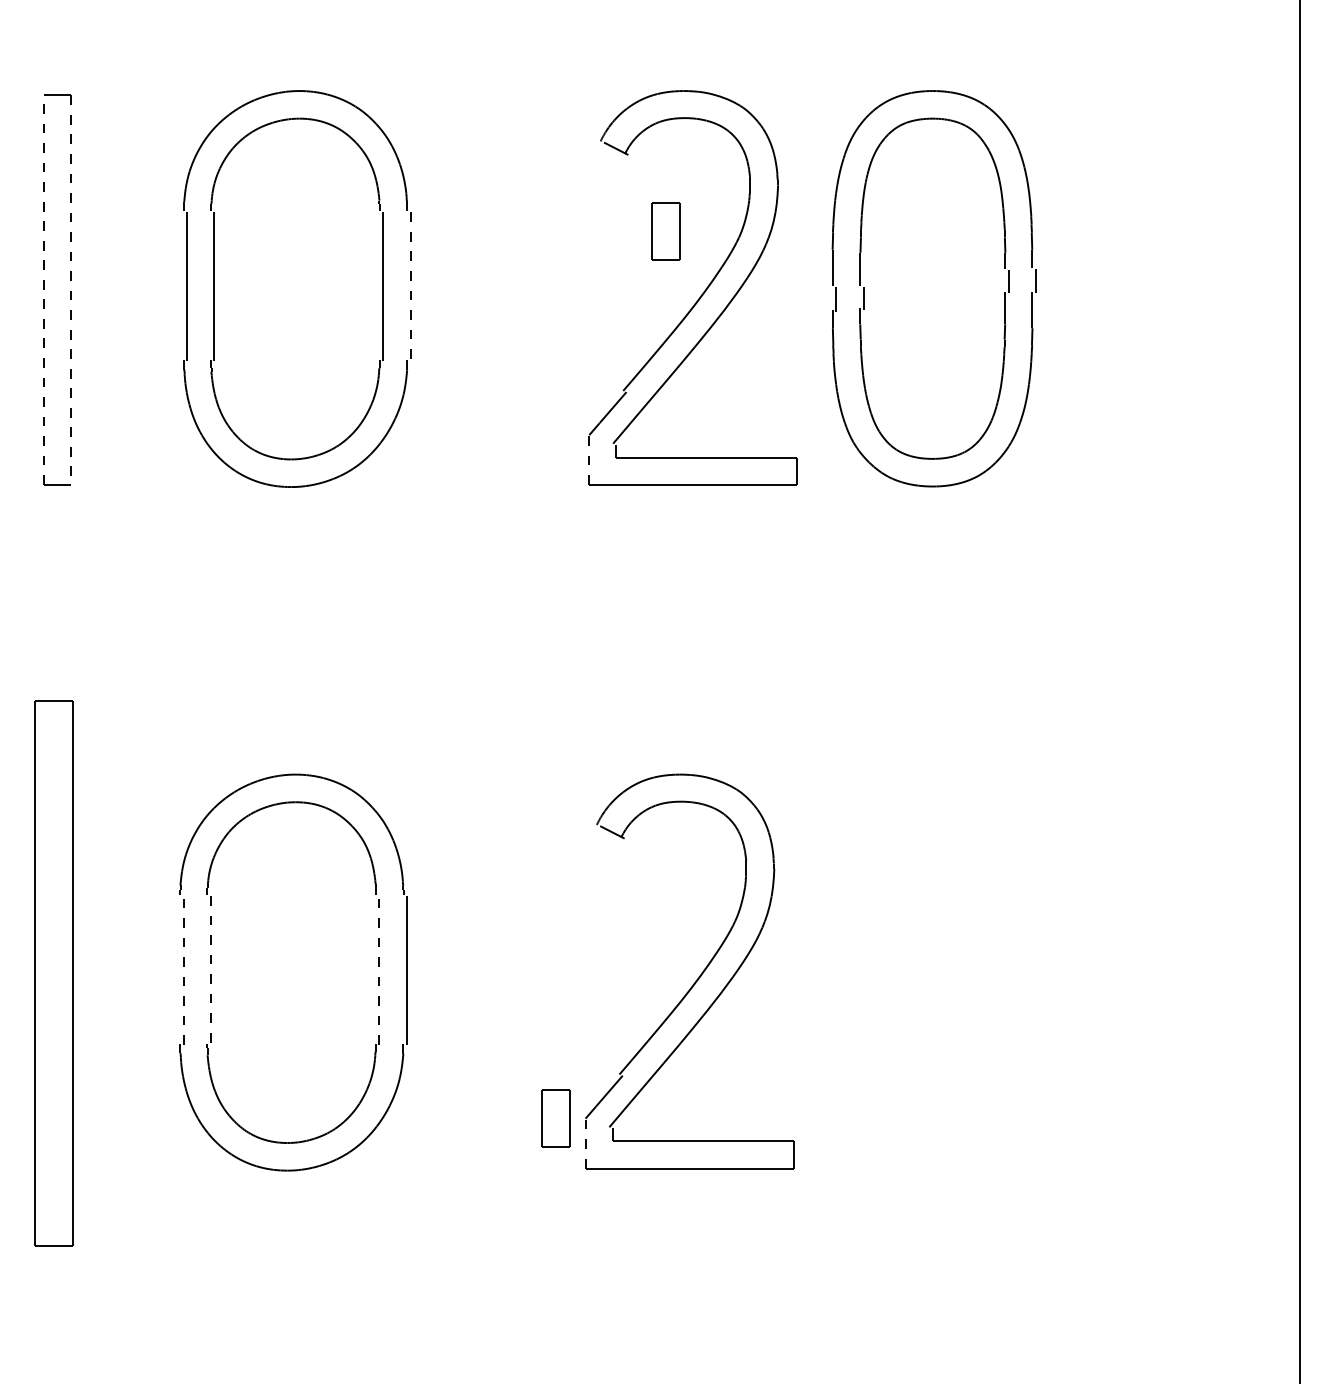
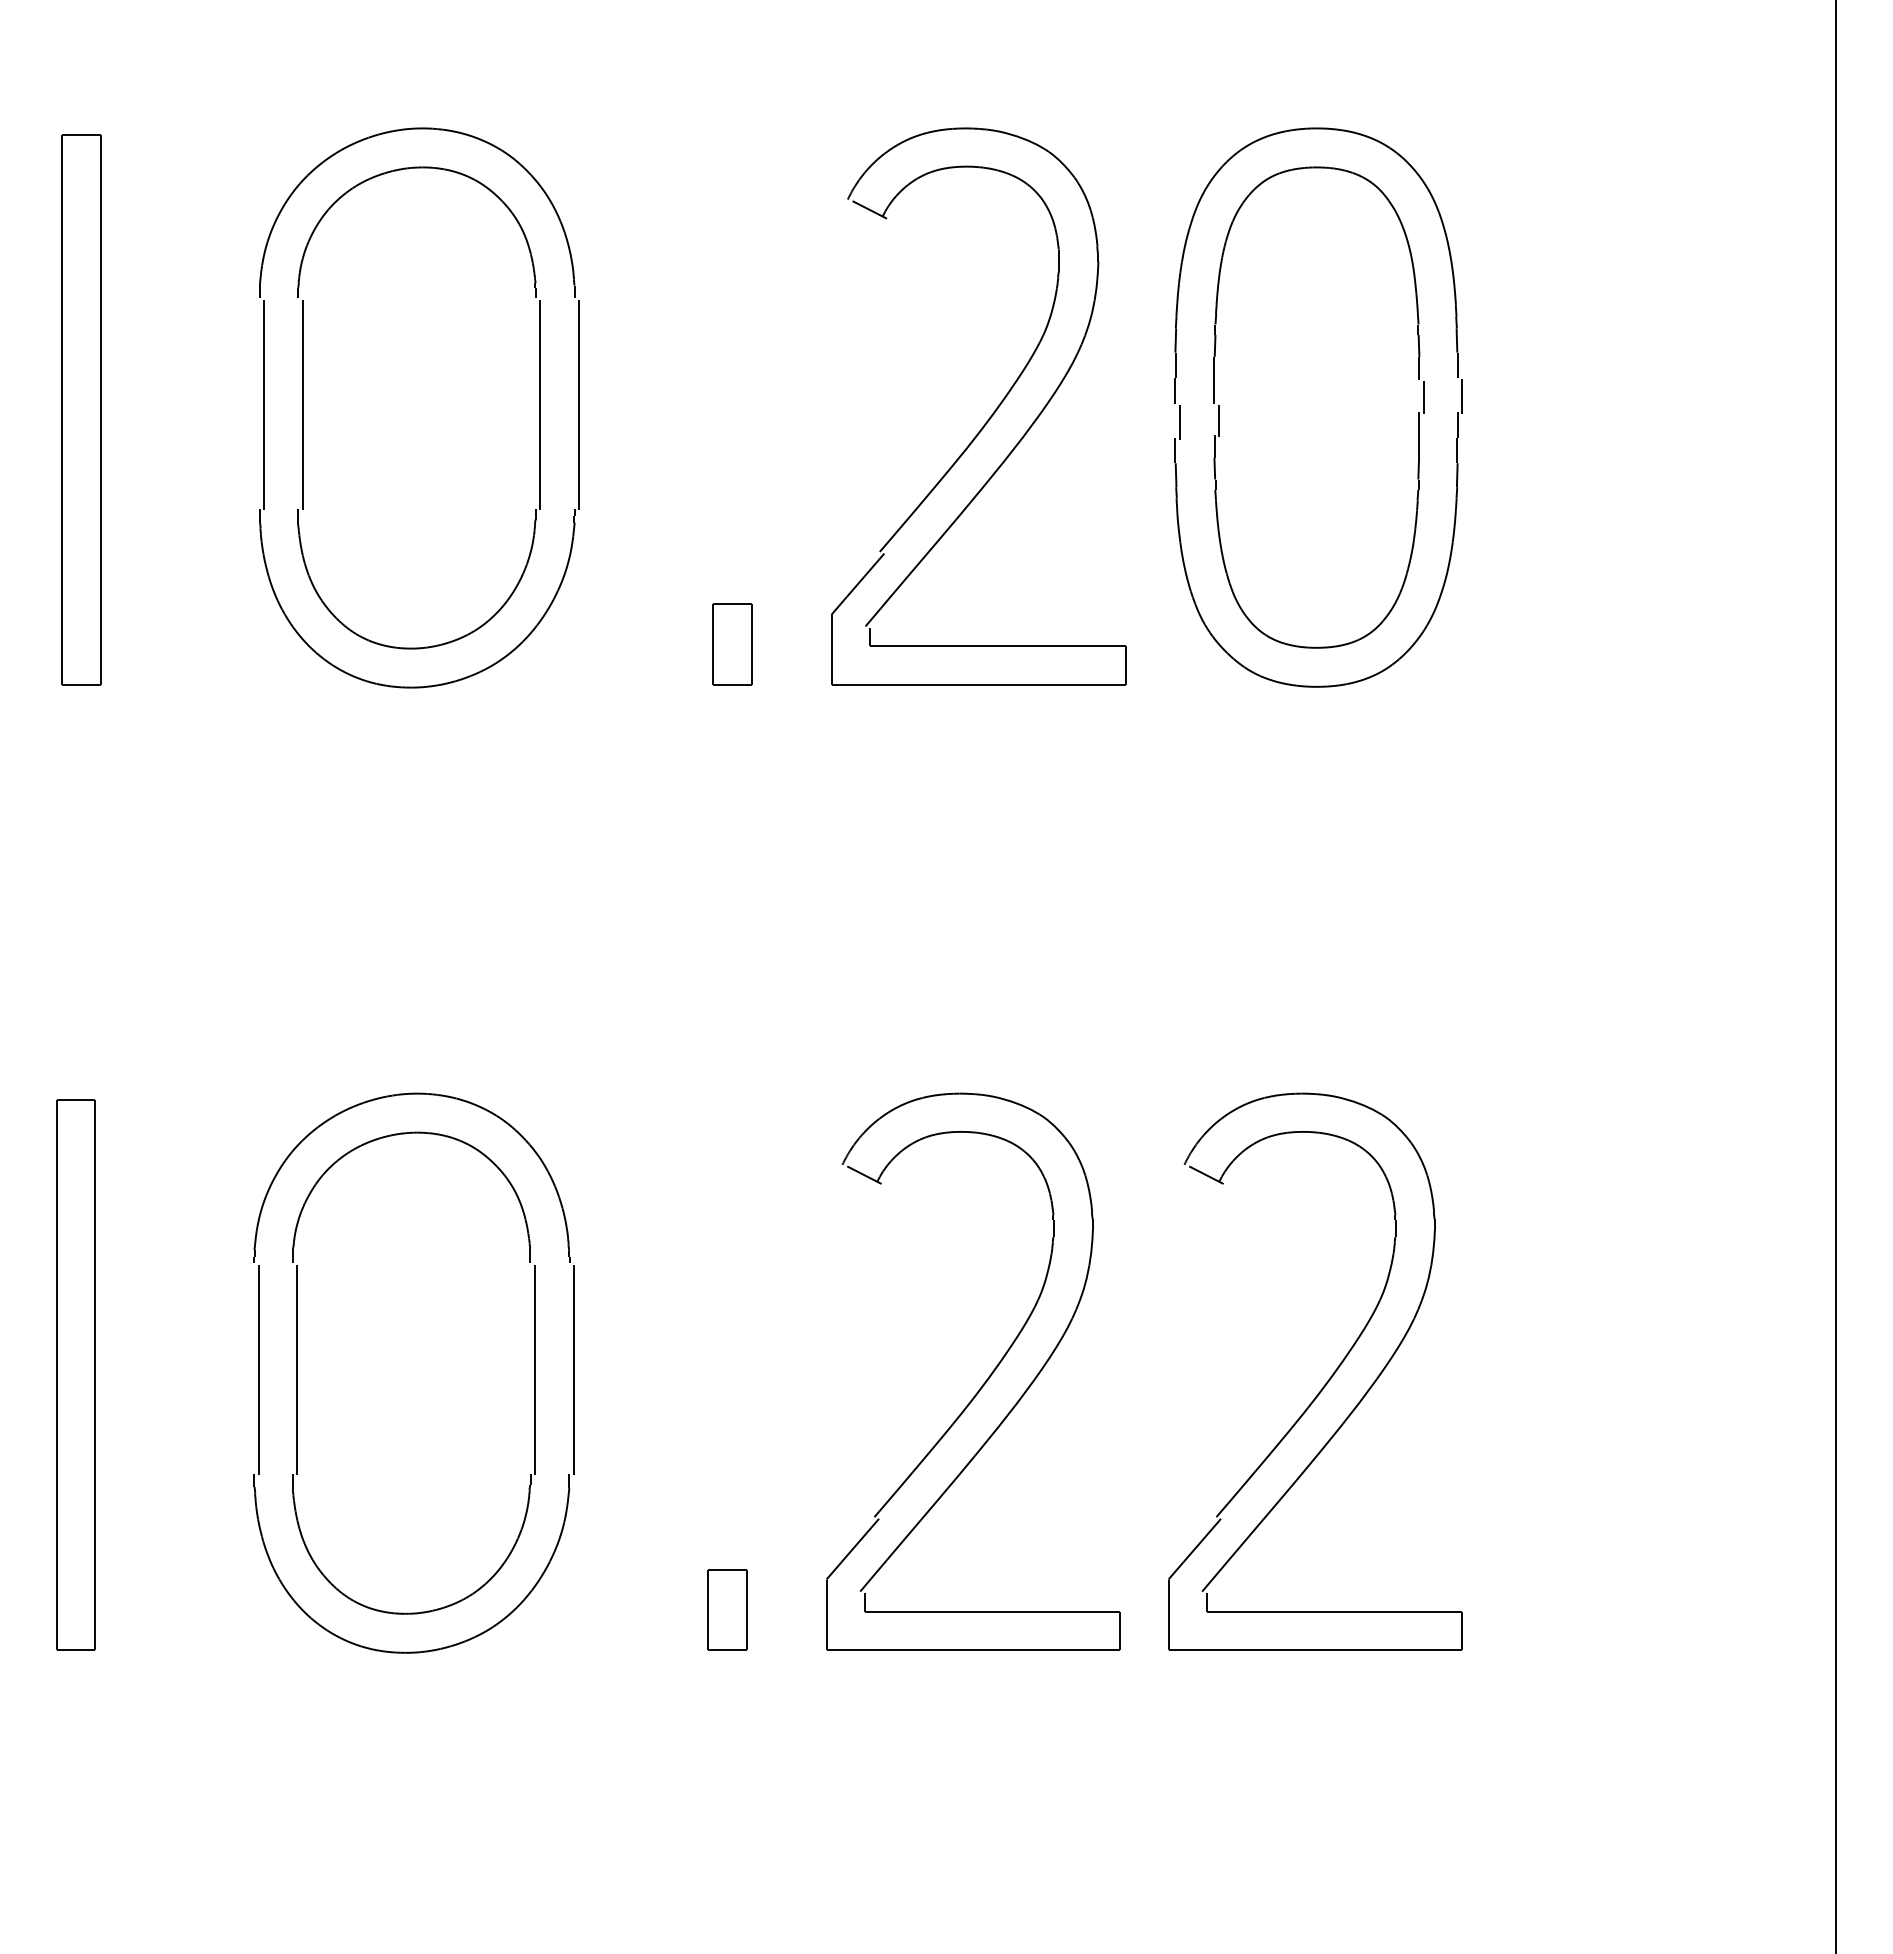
part: (665, 231) -> (732, 644), moved
line: (410, 287) -> (579, 405), dashed -> solid
line: (44, 290) -> (62, 409), dashed -> solid
line: (71, 290) -> (100, 410), dashed -> solid
line: (589, 459) -> (831, 648), dashed -> solid
line: (183, 969) -> (258, 1369), dashed -> solid
line: (379, 969) -> (535, 1369), dashed -> solid
line: (210, 970) -> (297, 1370), dashed -> solid
part: (53, 973) -> (75, 1374), size x0.71
part: (940, 977) -> (1327, 1380), added
part: (555, 1117) -> (727, 1609), moved
line: (585, 1143) -> (826, 1614), dashed -> solid

